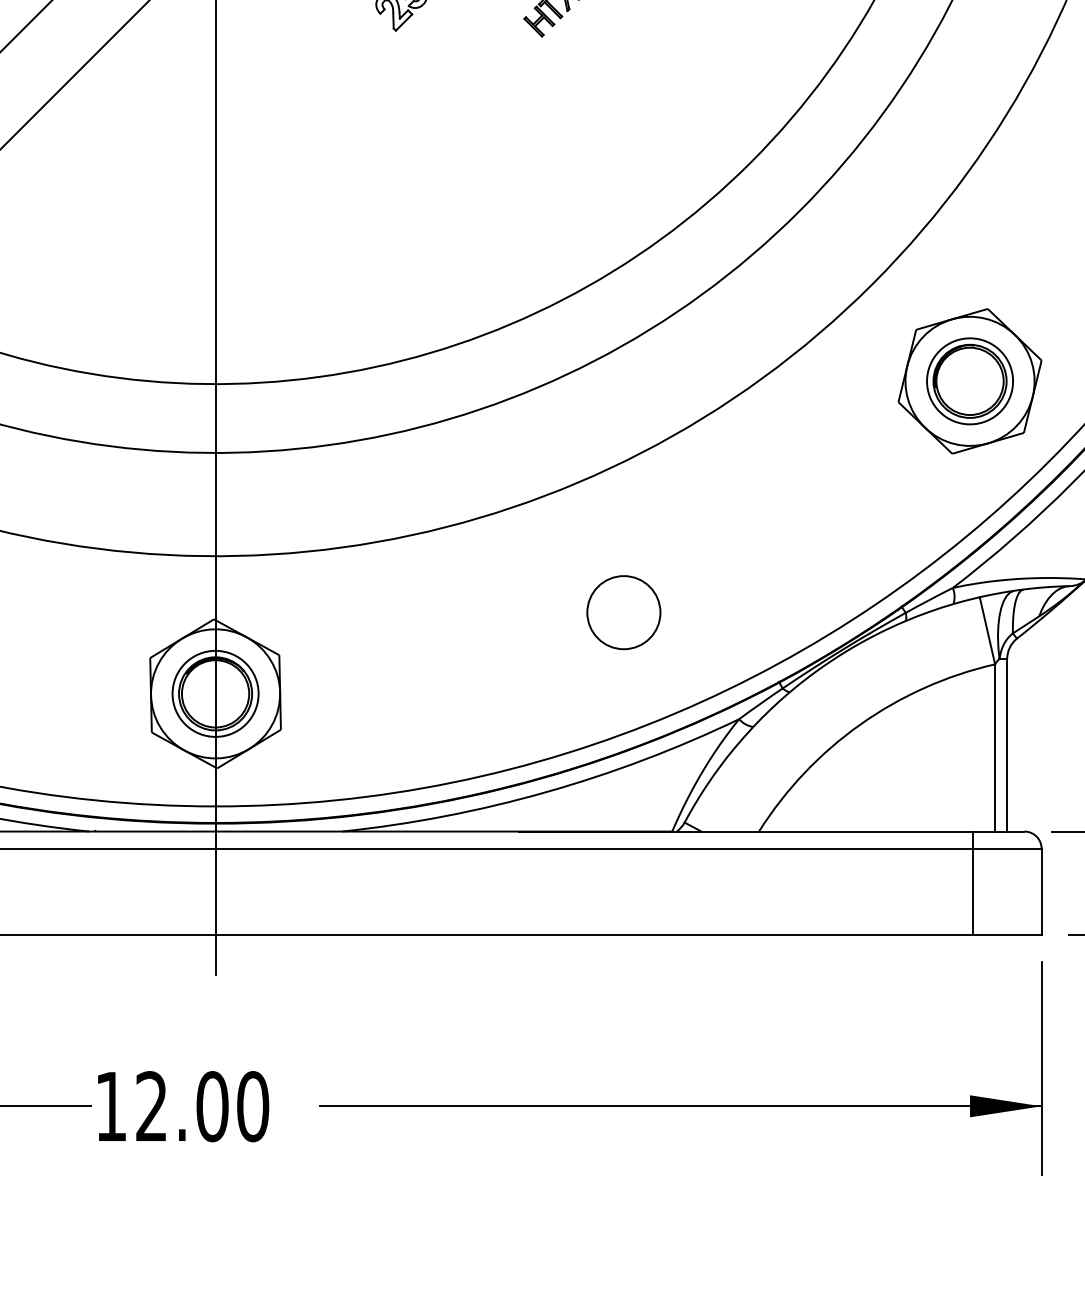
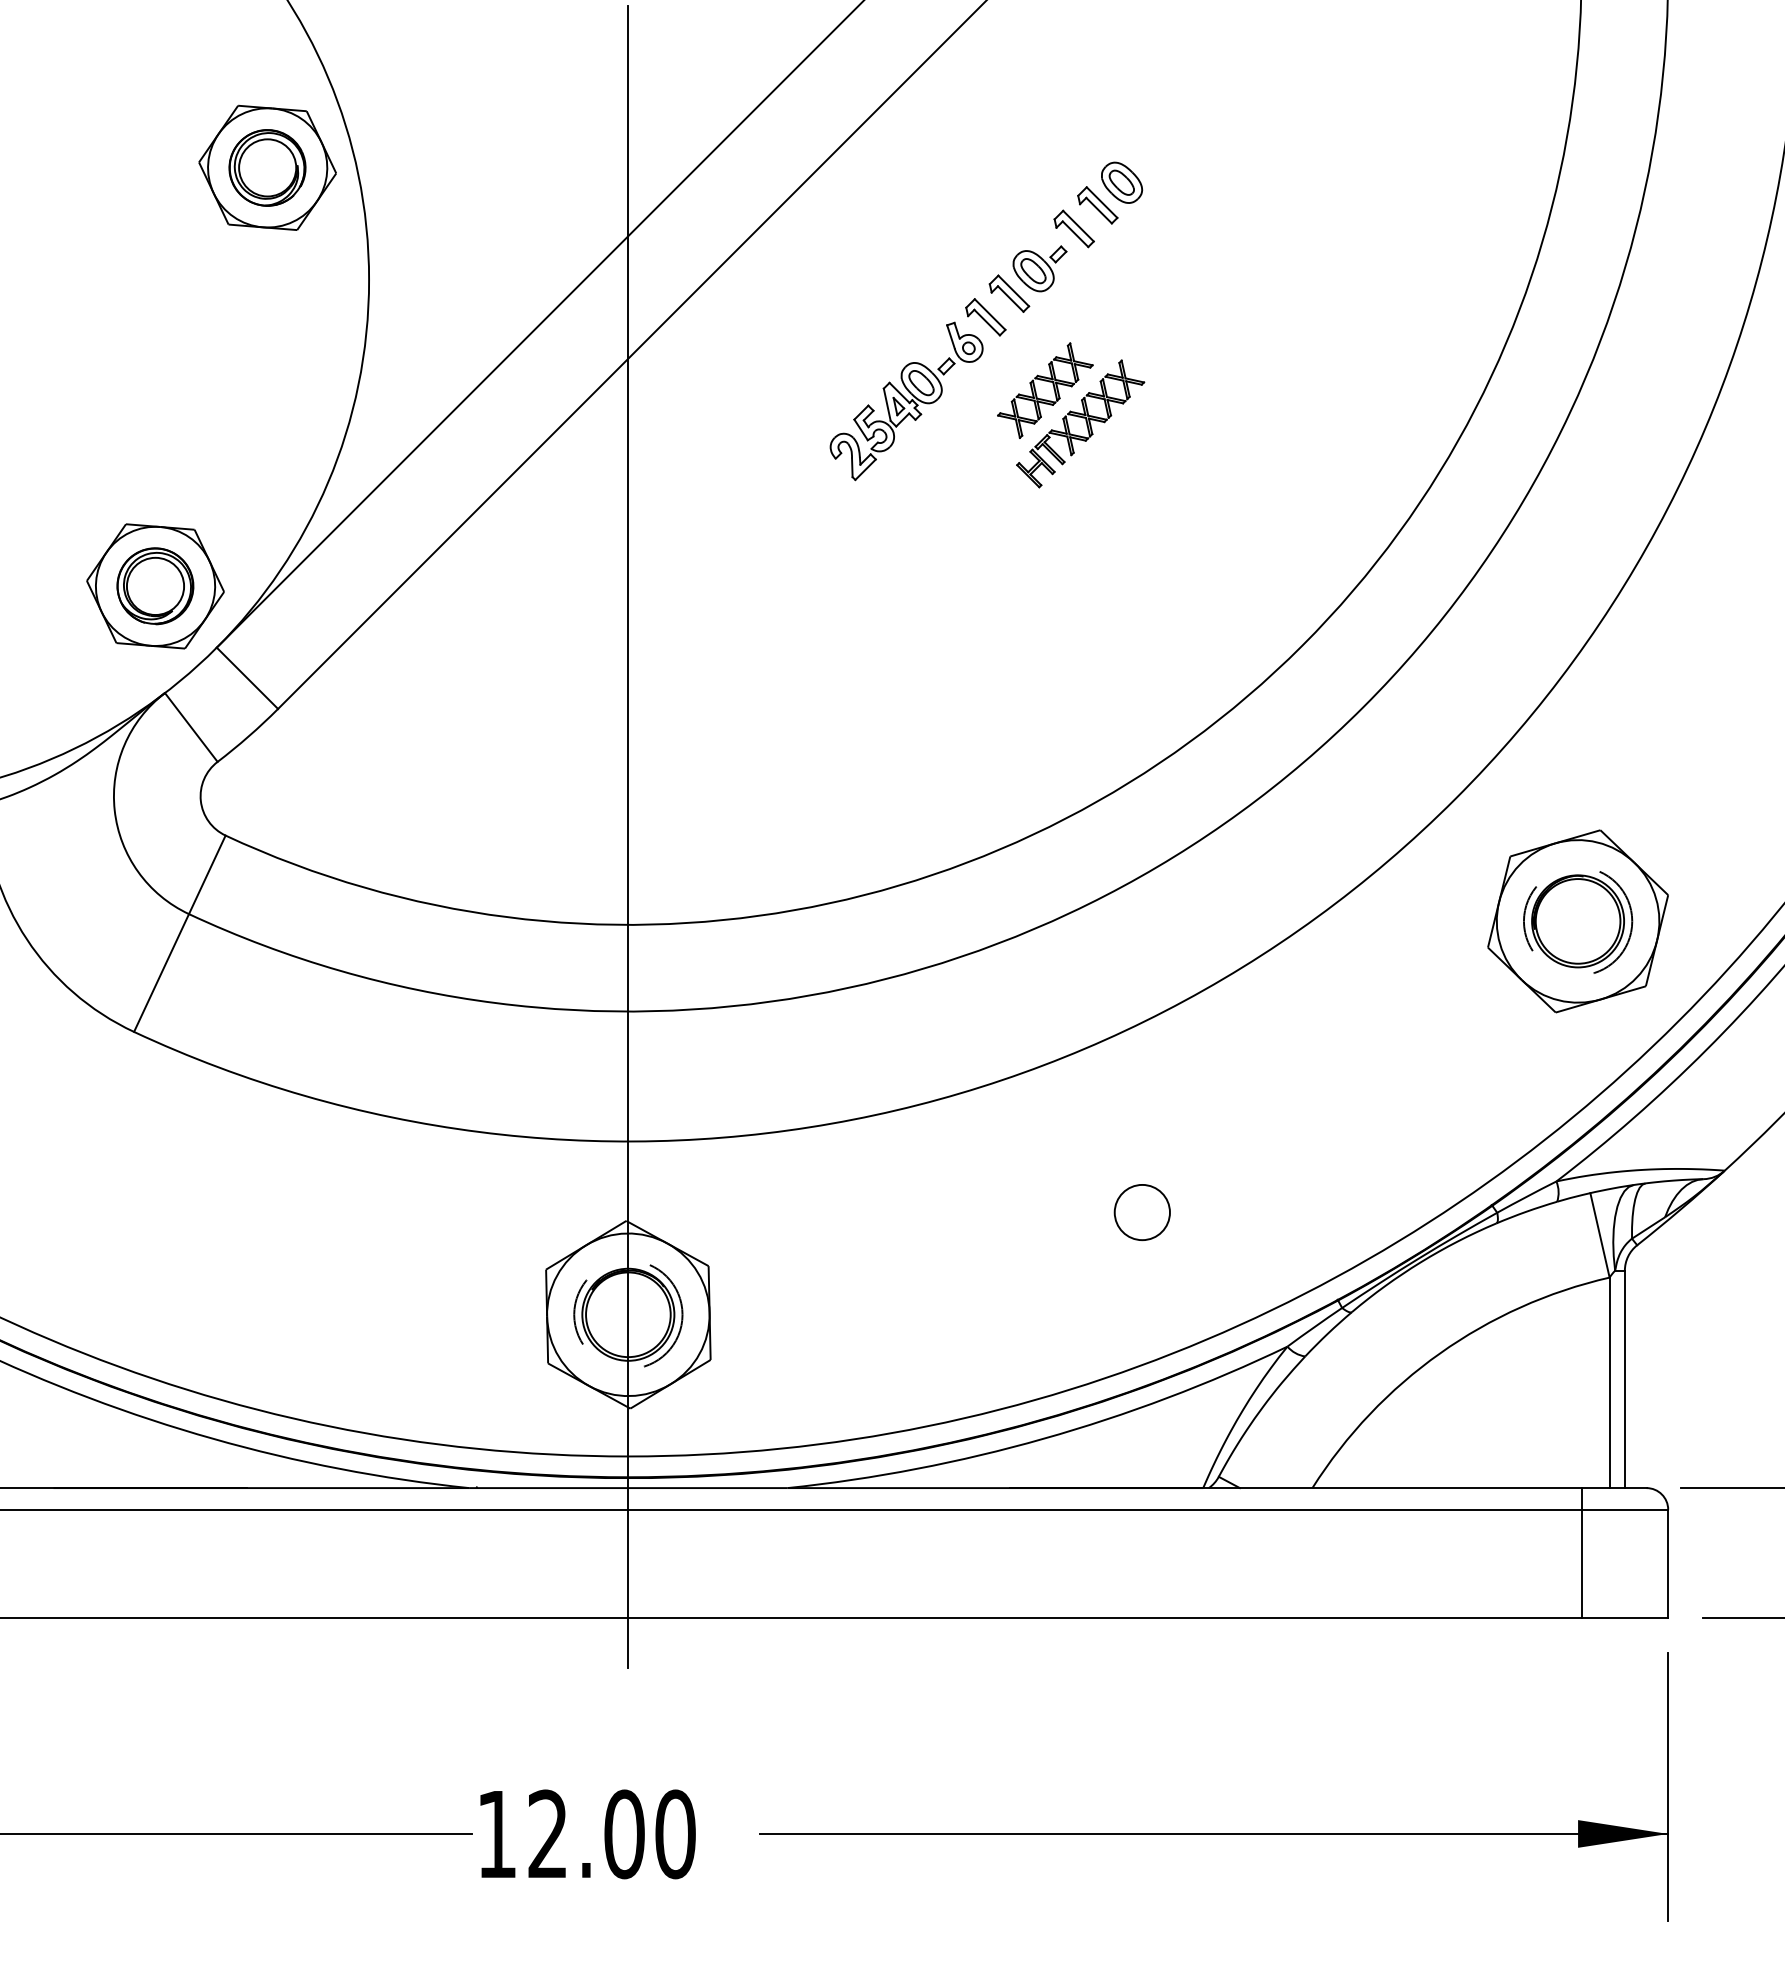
circle: (969, 381) -> (1577, 921), solid -> dashed
circle: (624, 612) -> (1142, 1212), size x0.6
circle: (215, 693) -> (628, 1314), solid -> dashed

